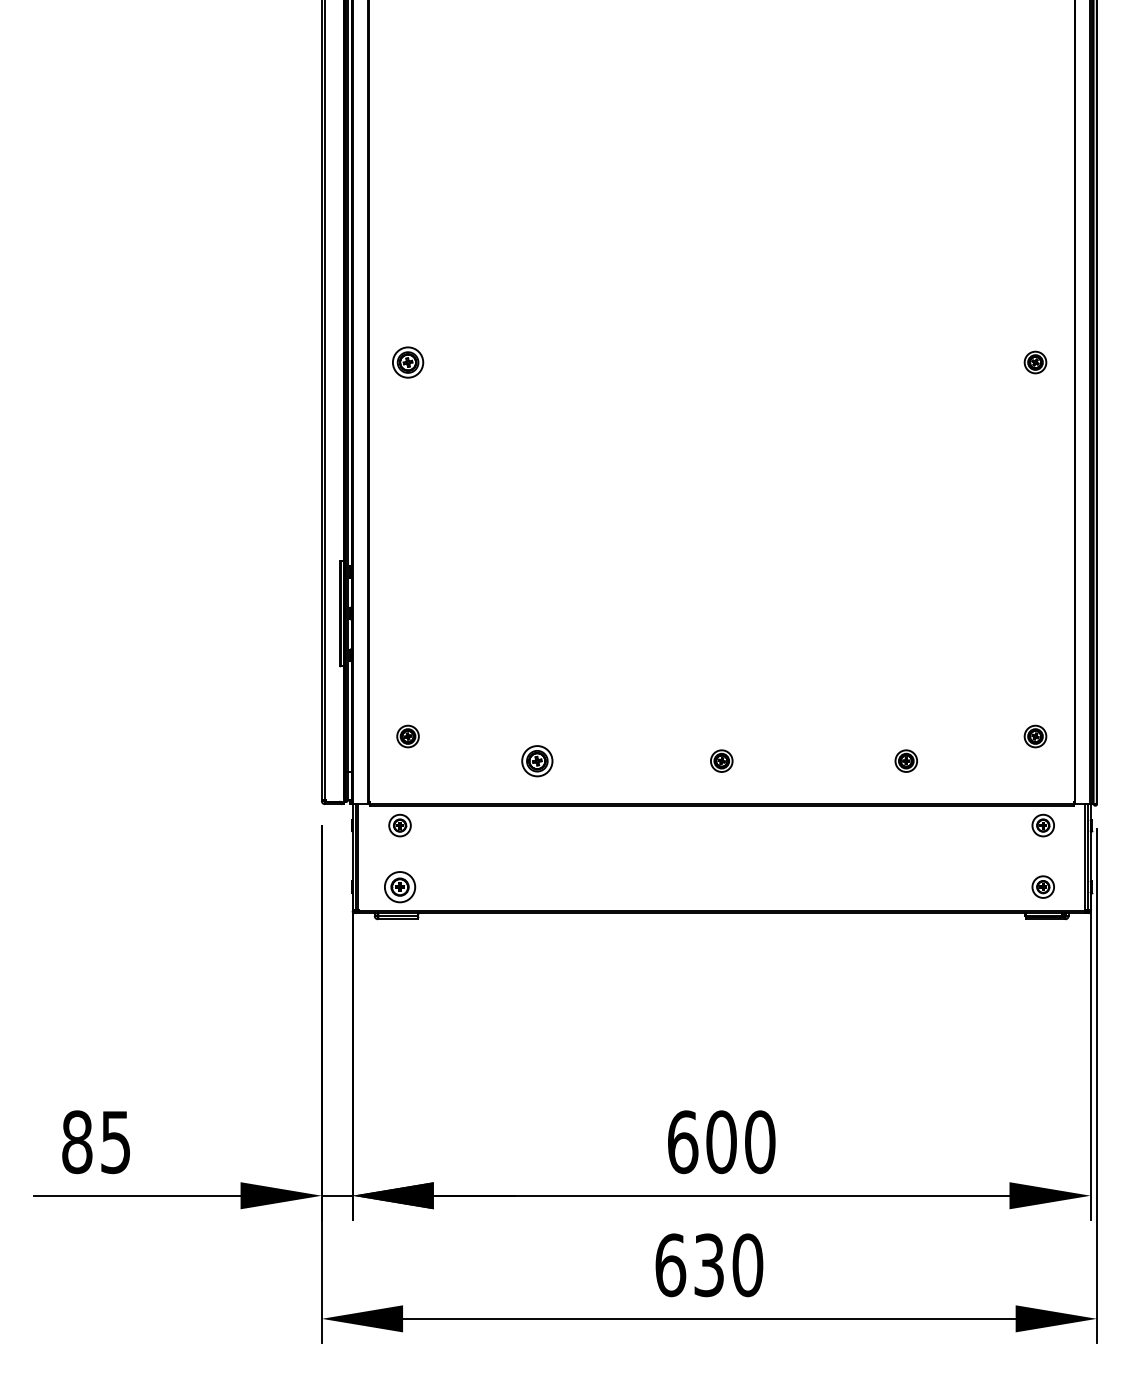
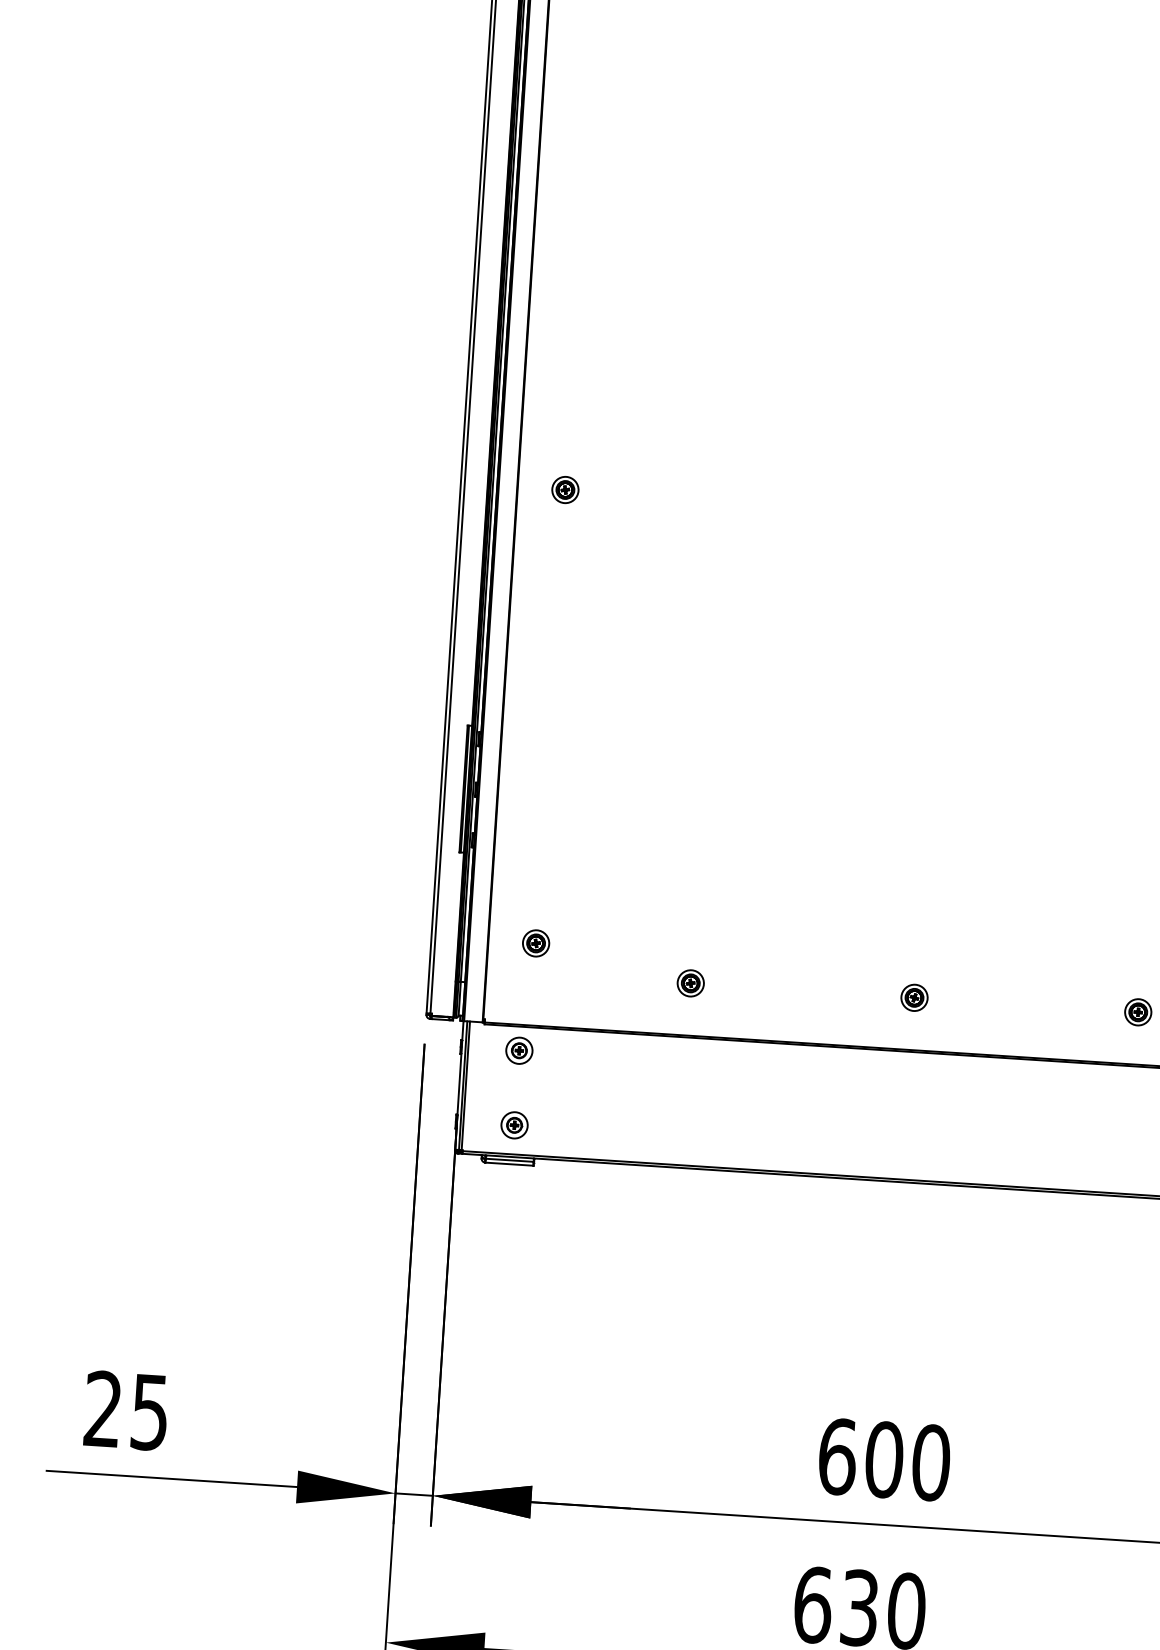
part: (407, 362) -> (564, 489), size x0.71
part: (536, 760) -> (689, 982), size x0.71
part: (399, 886) -> (513, 1124), size x0.71
text: (77, 1142) -> (103, 1409), 85 -> 25

